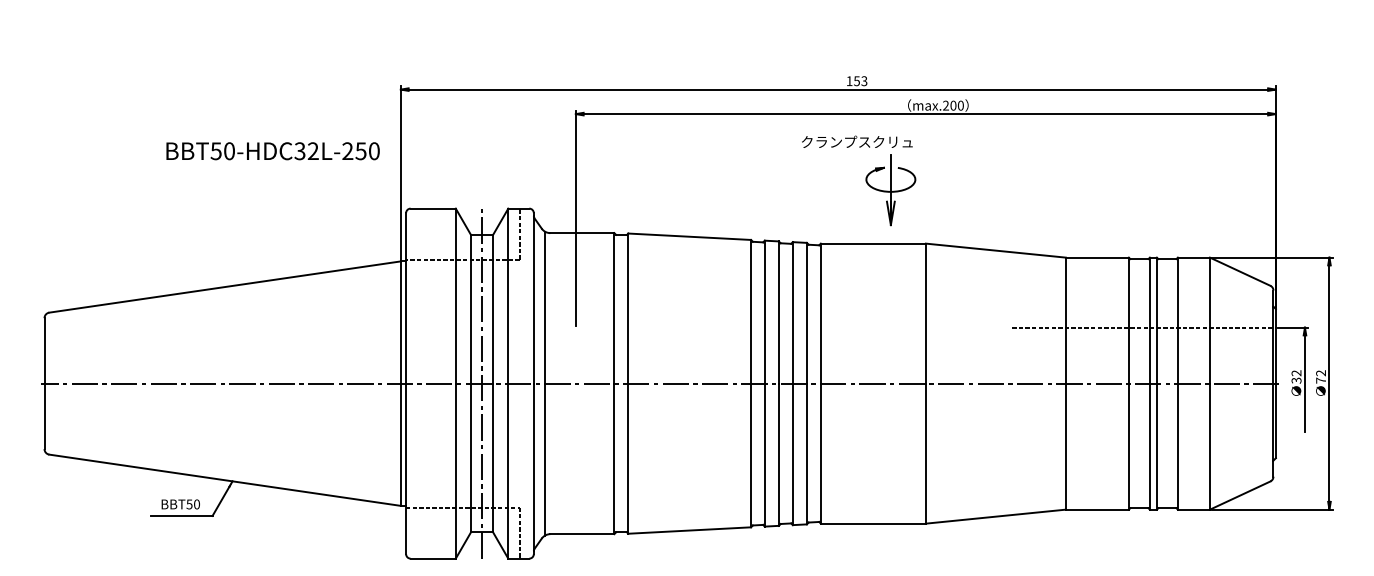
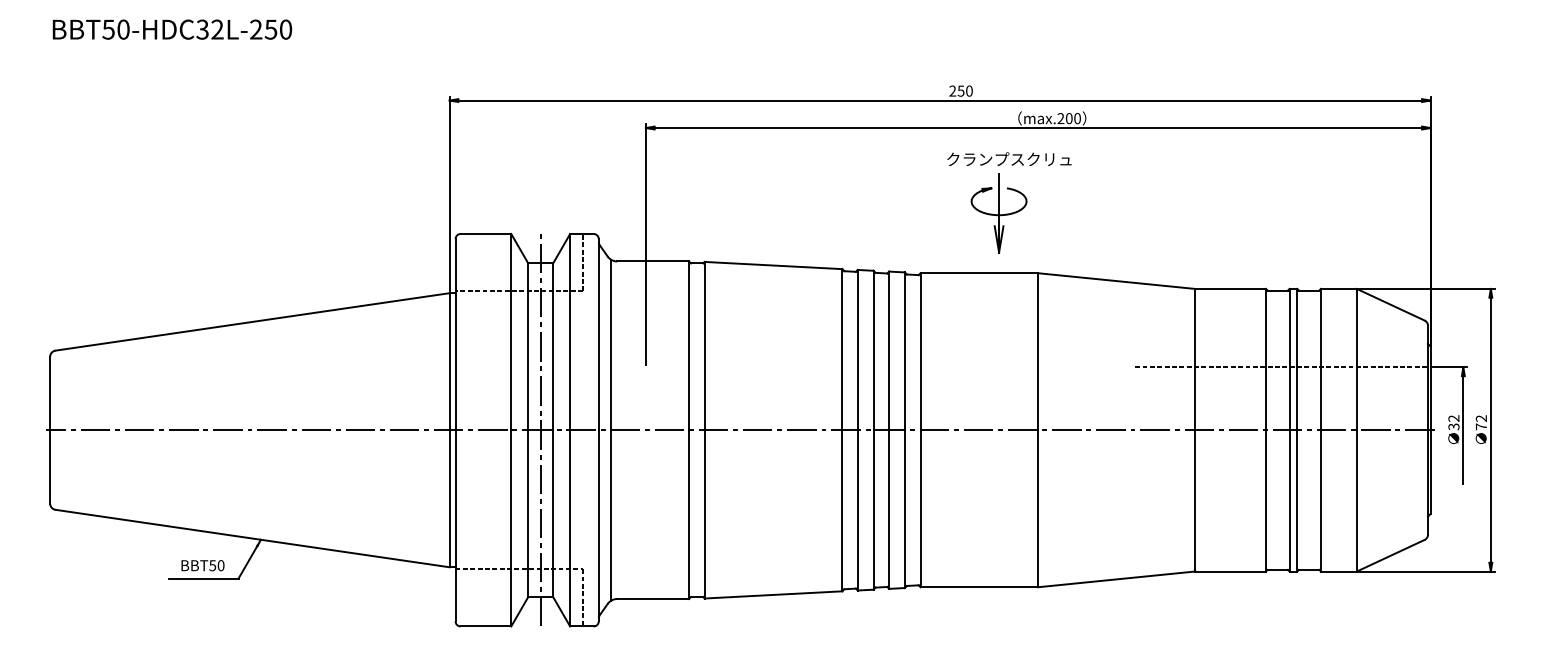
text: (856, 80) -> (960, 90), 153 -> 250
text: (857, 141) -> (1009, 158), moved
text: (273, 151) -> (172, 29), moved

